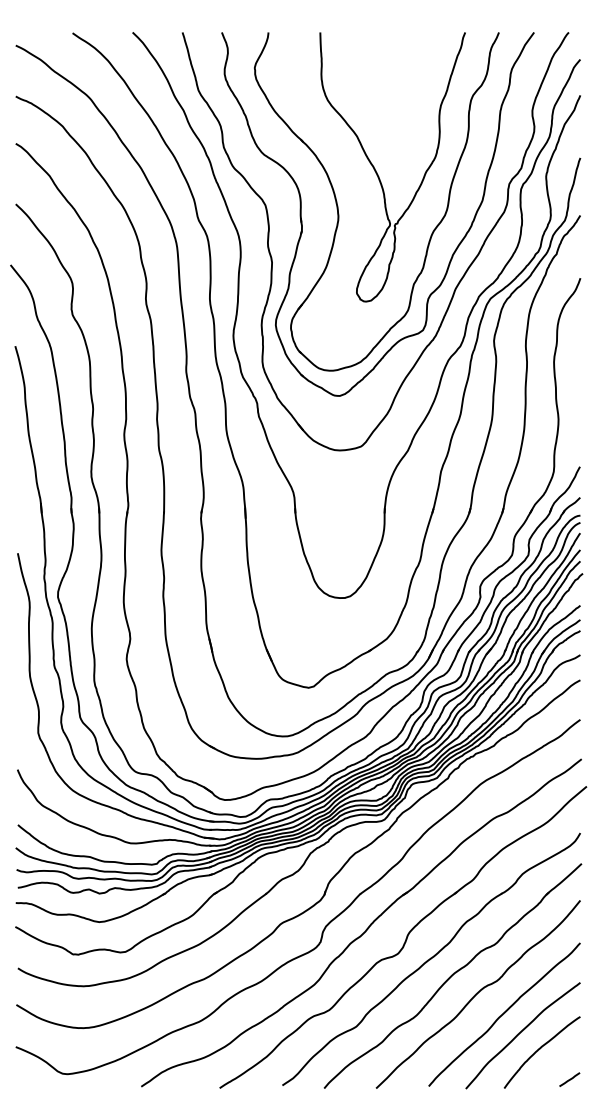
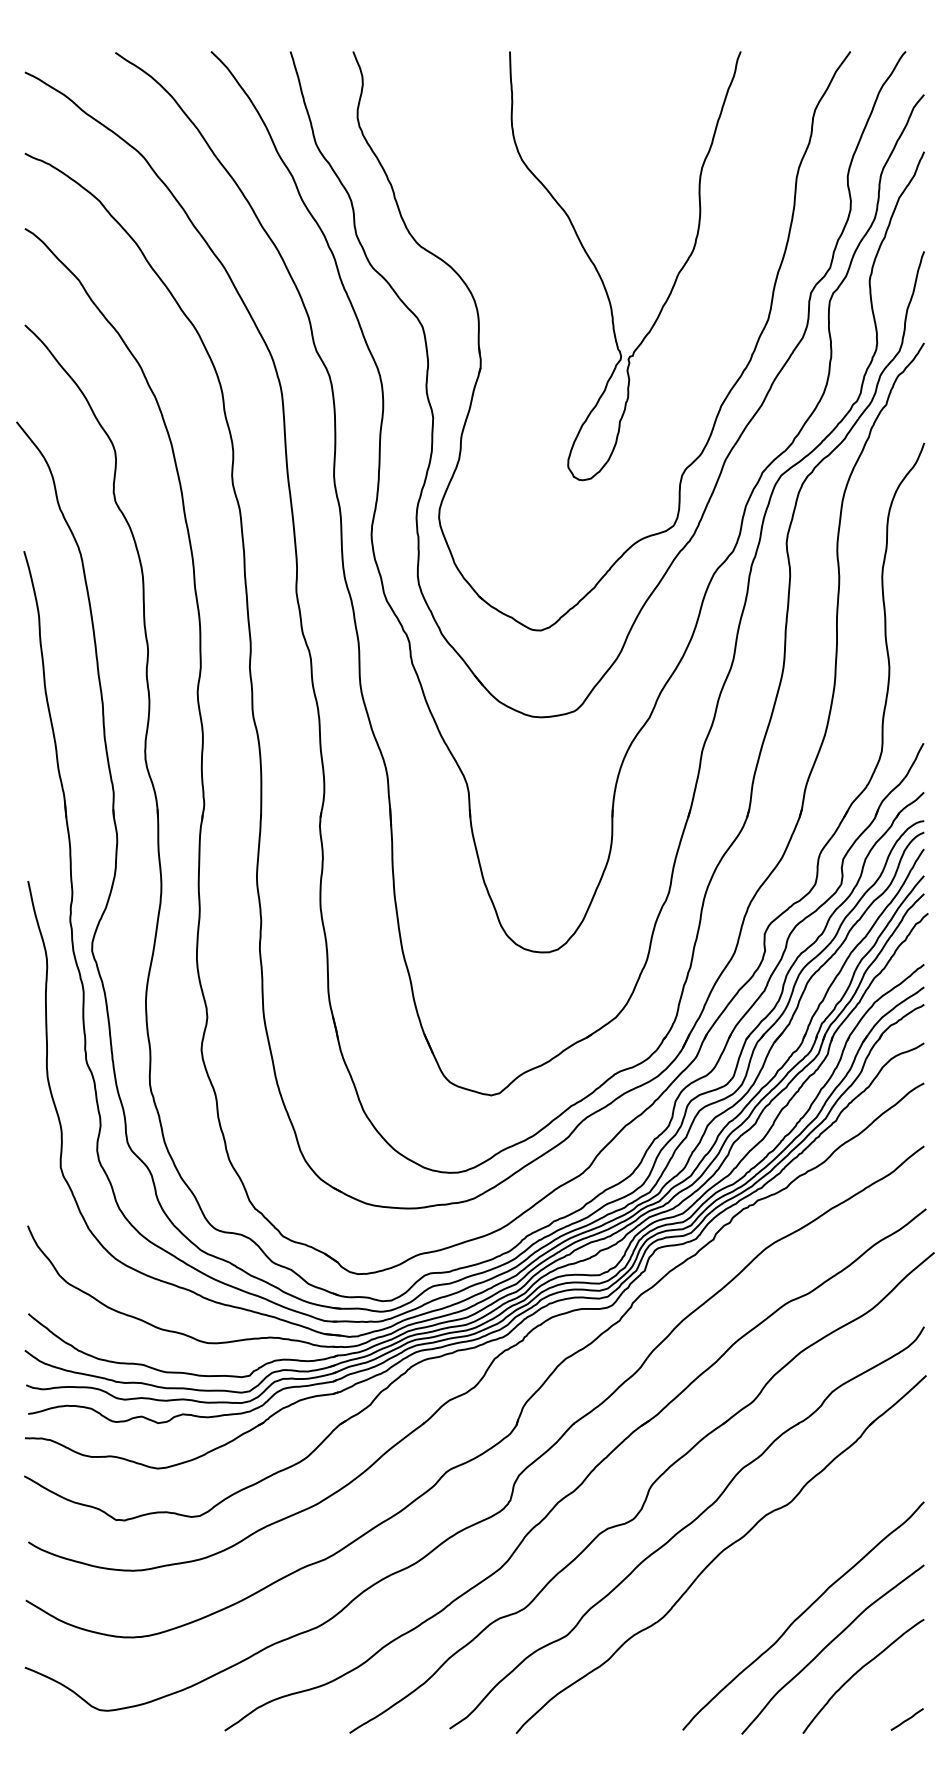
part: (338, 205) -> (538, 327), removed
curve: (477, 994) -> (760, 1583), removed

